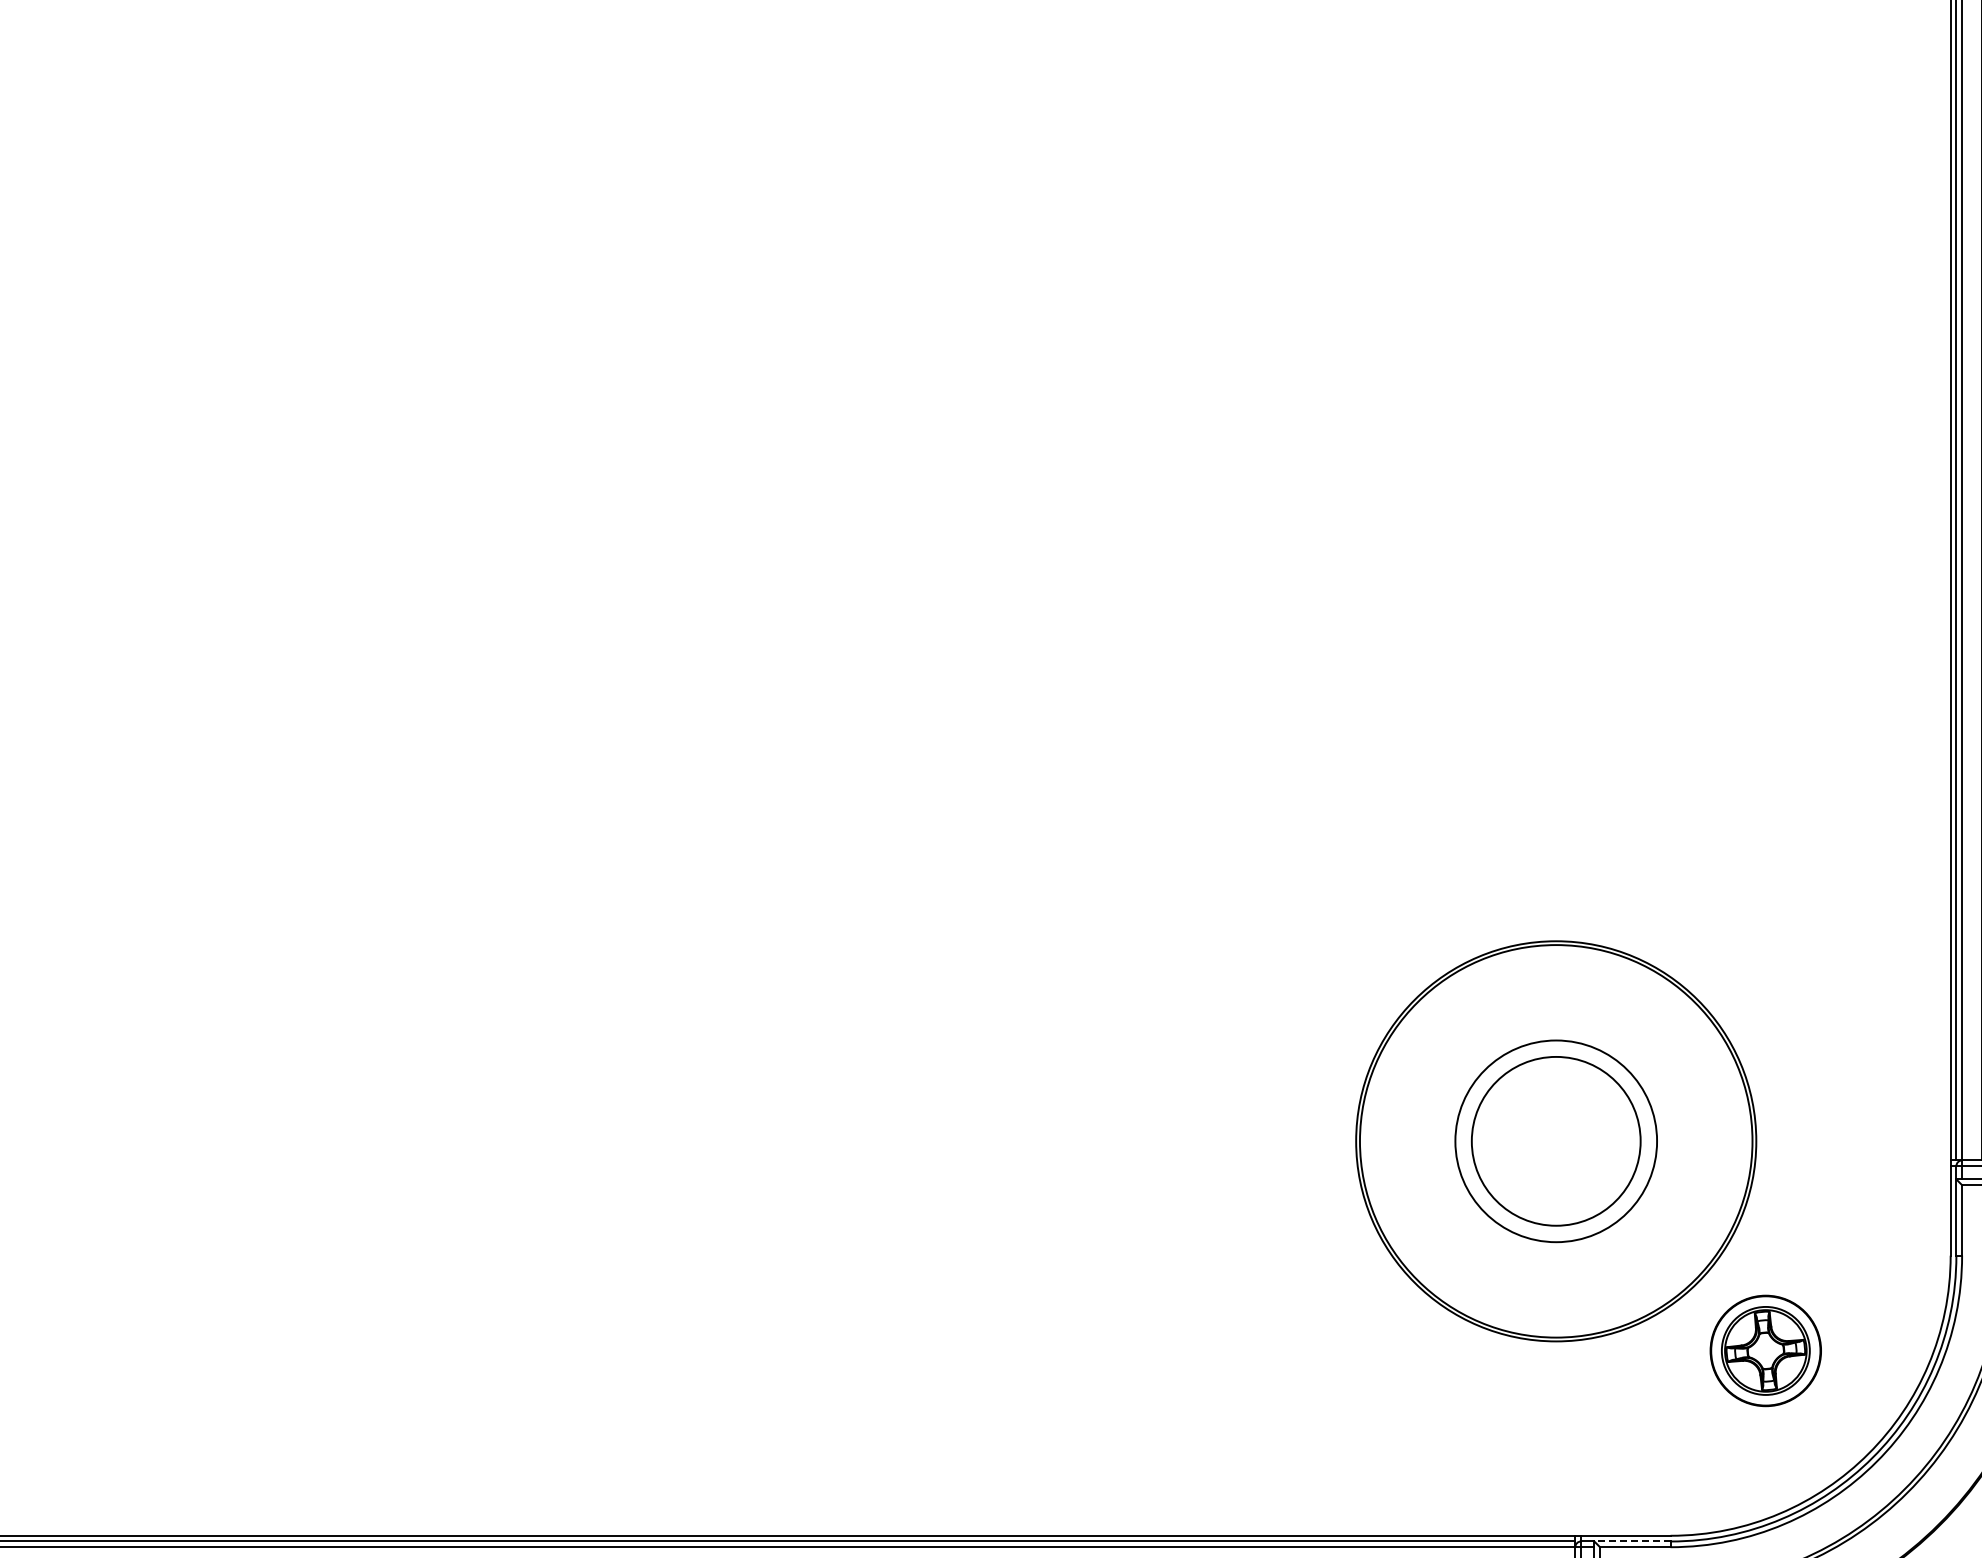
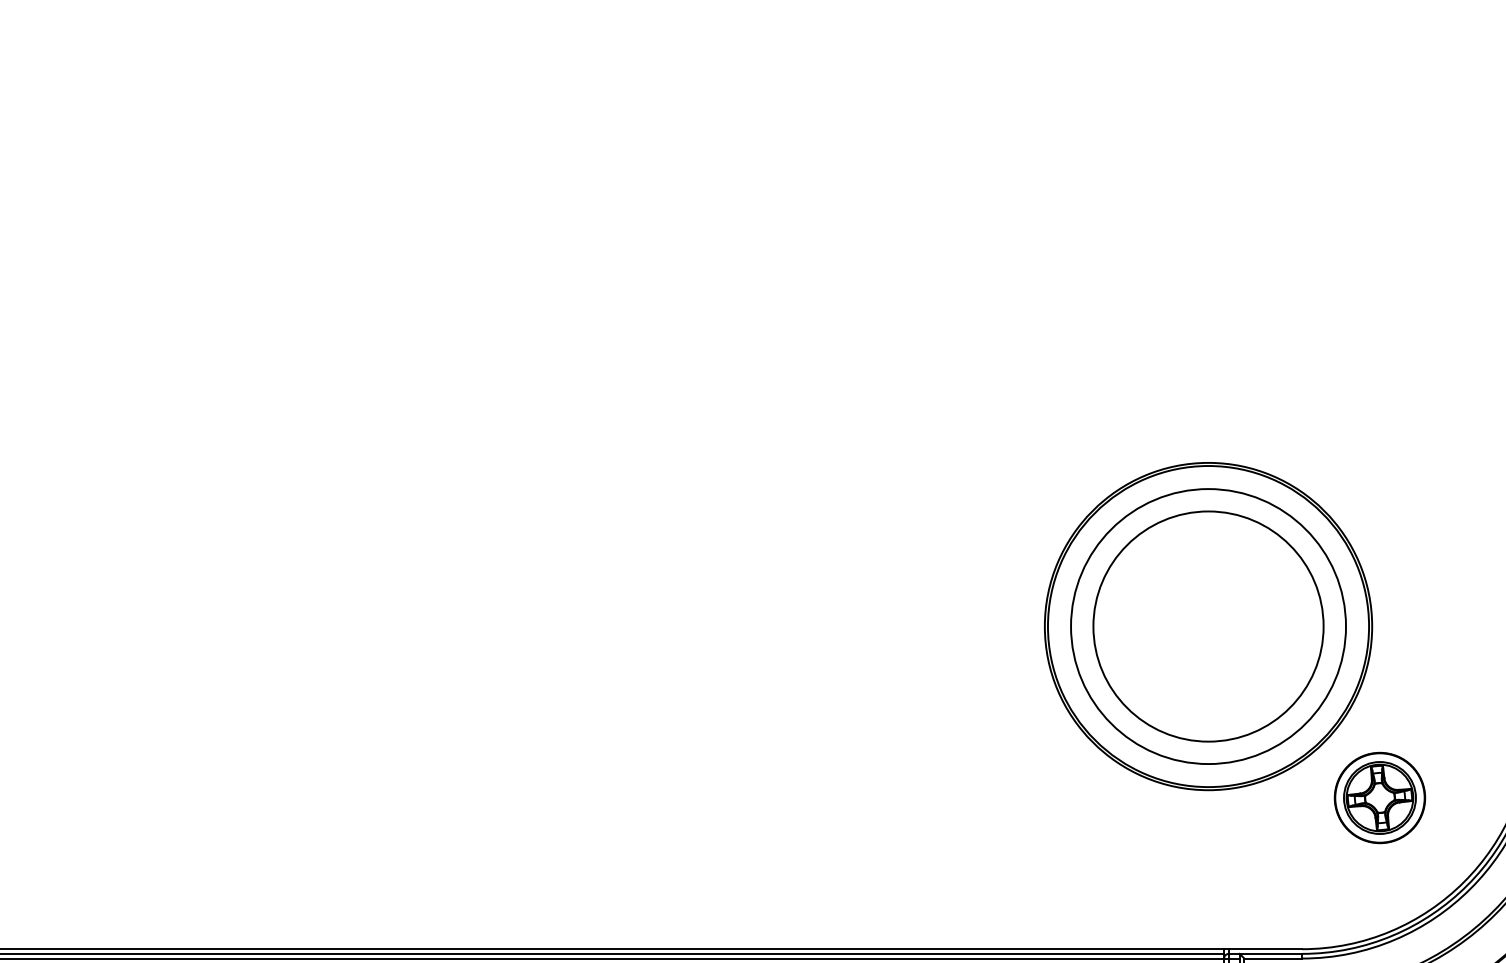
circle: (1555, 1141) -> (1207, 626), size x1.67
circle: (1556, 1141) -> (1208, 626), size x1.67
line: (1631, 1541) -> (1270, 953), dashed -> solid

